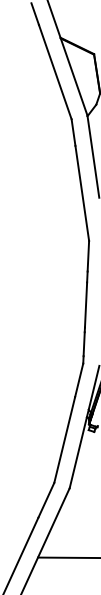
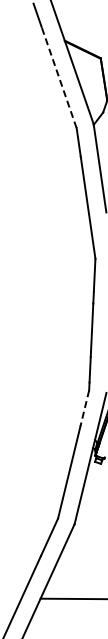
line: (55, 72) -> (59, 77), solid -> dashed
line: (78, 380) -> (84, 408), solid -> dashed

